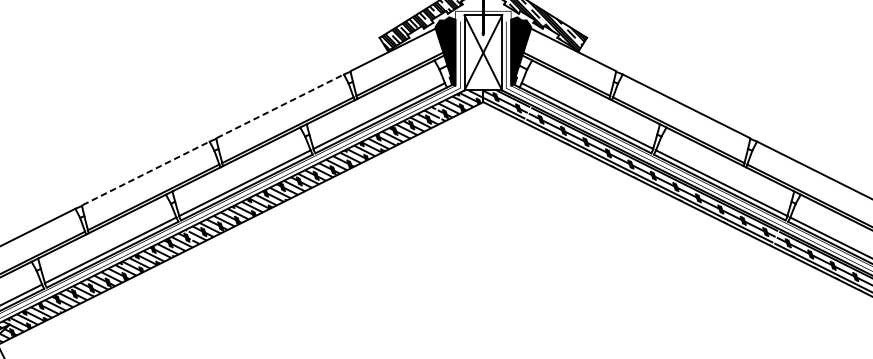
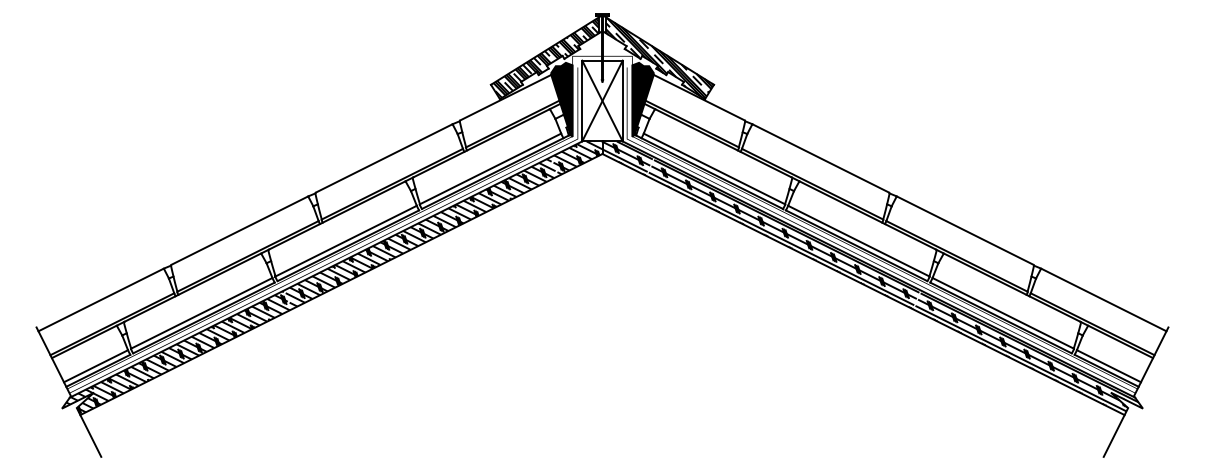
line: (280, 106) -> (384, 158), dashed -> solid
line: (146, 173) -> (240, 230), dashed -> solid

